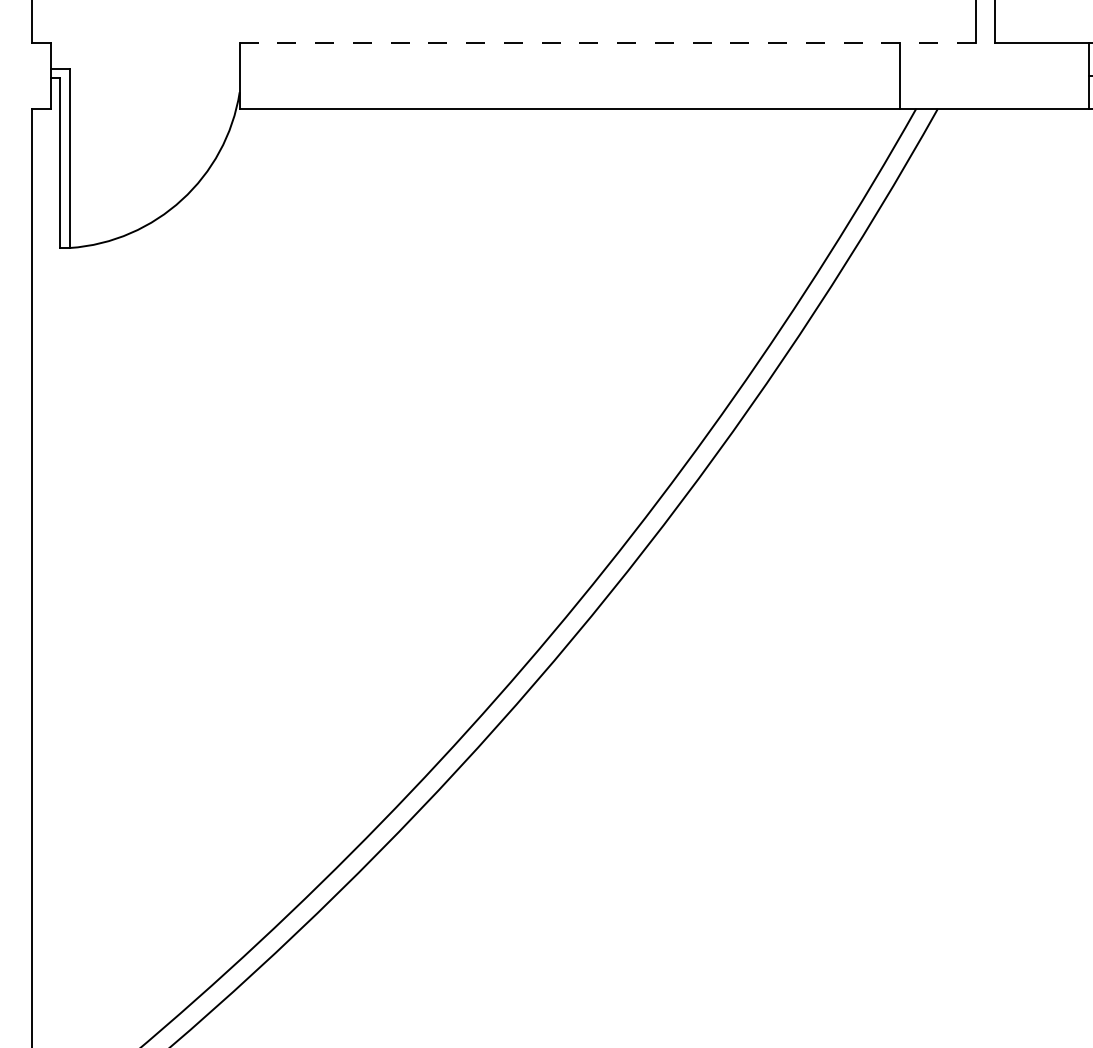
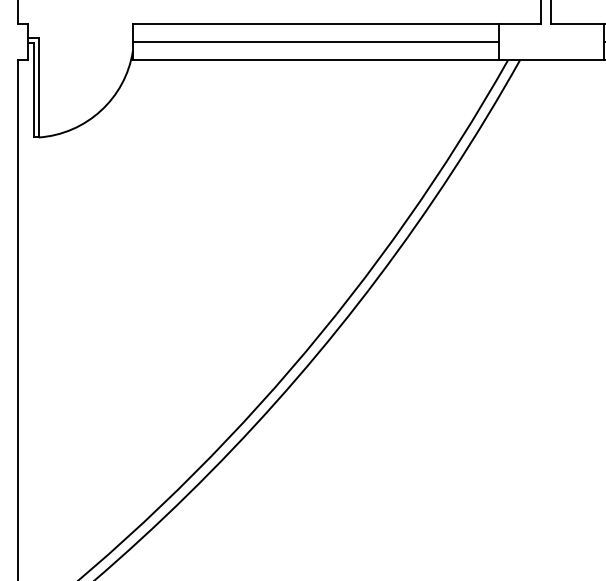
line: (608, 42) -> (337, 23), dashed -> solid
line: (569, 76) -> (315, 42), added

